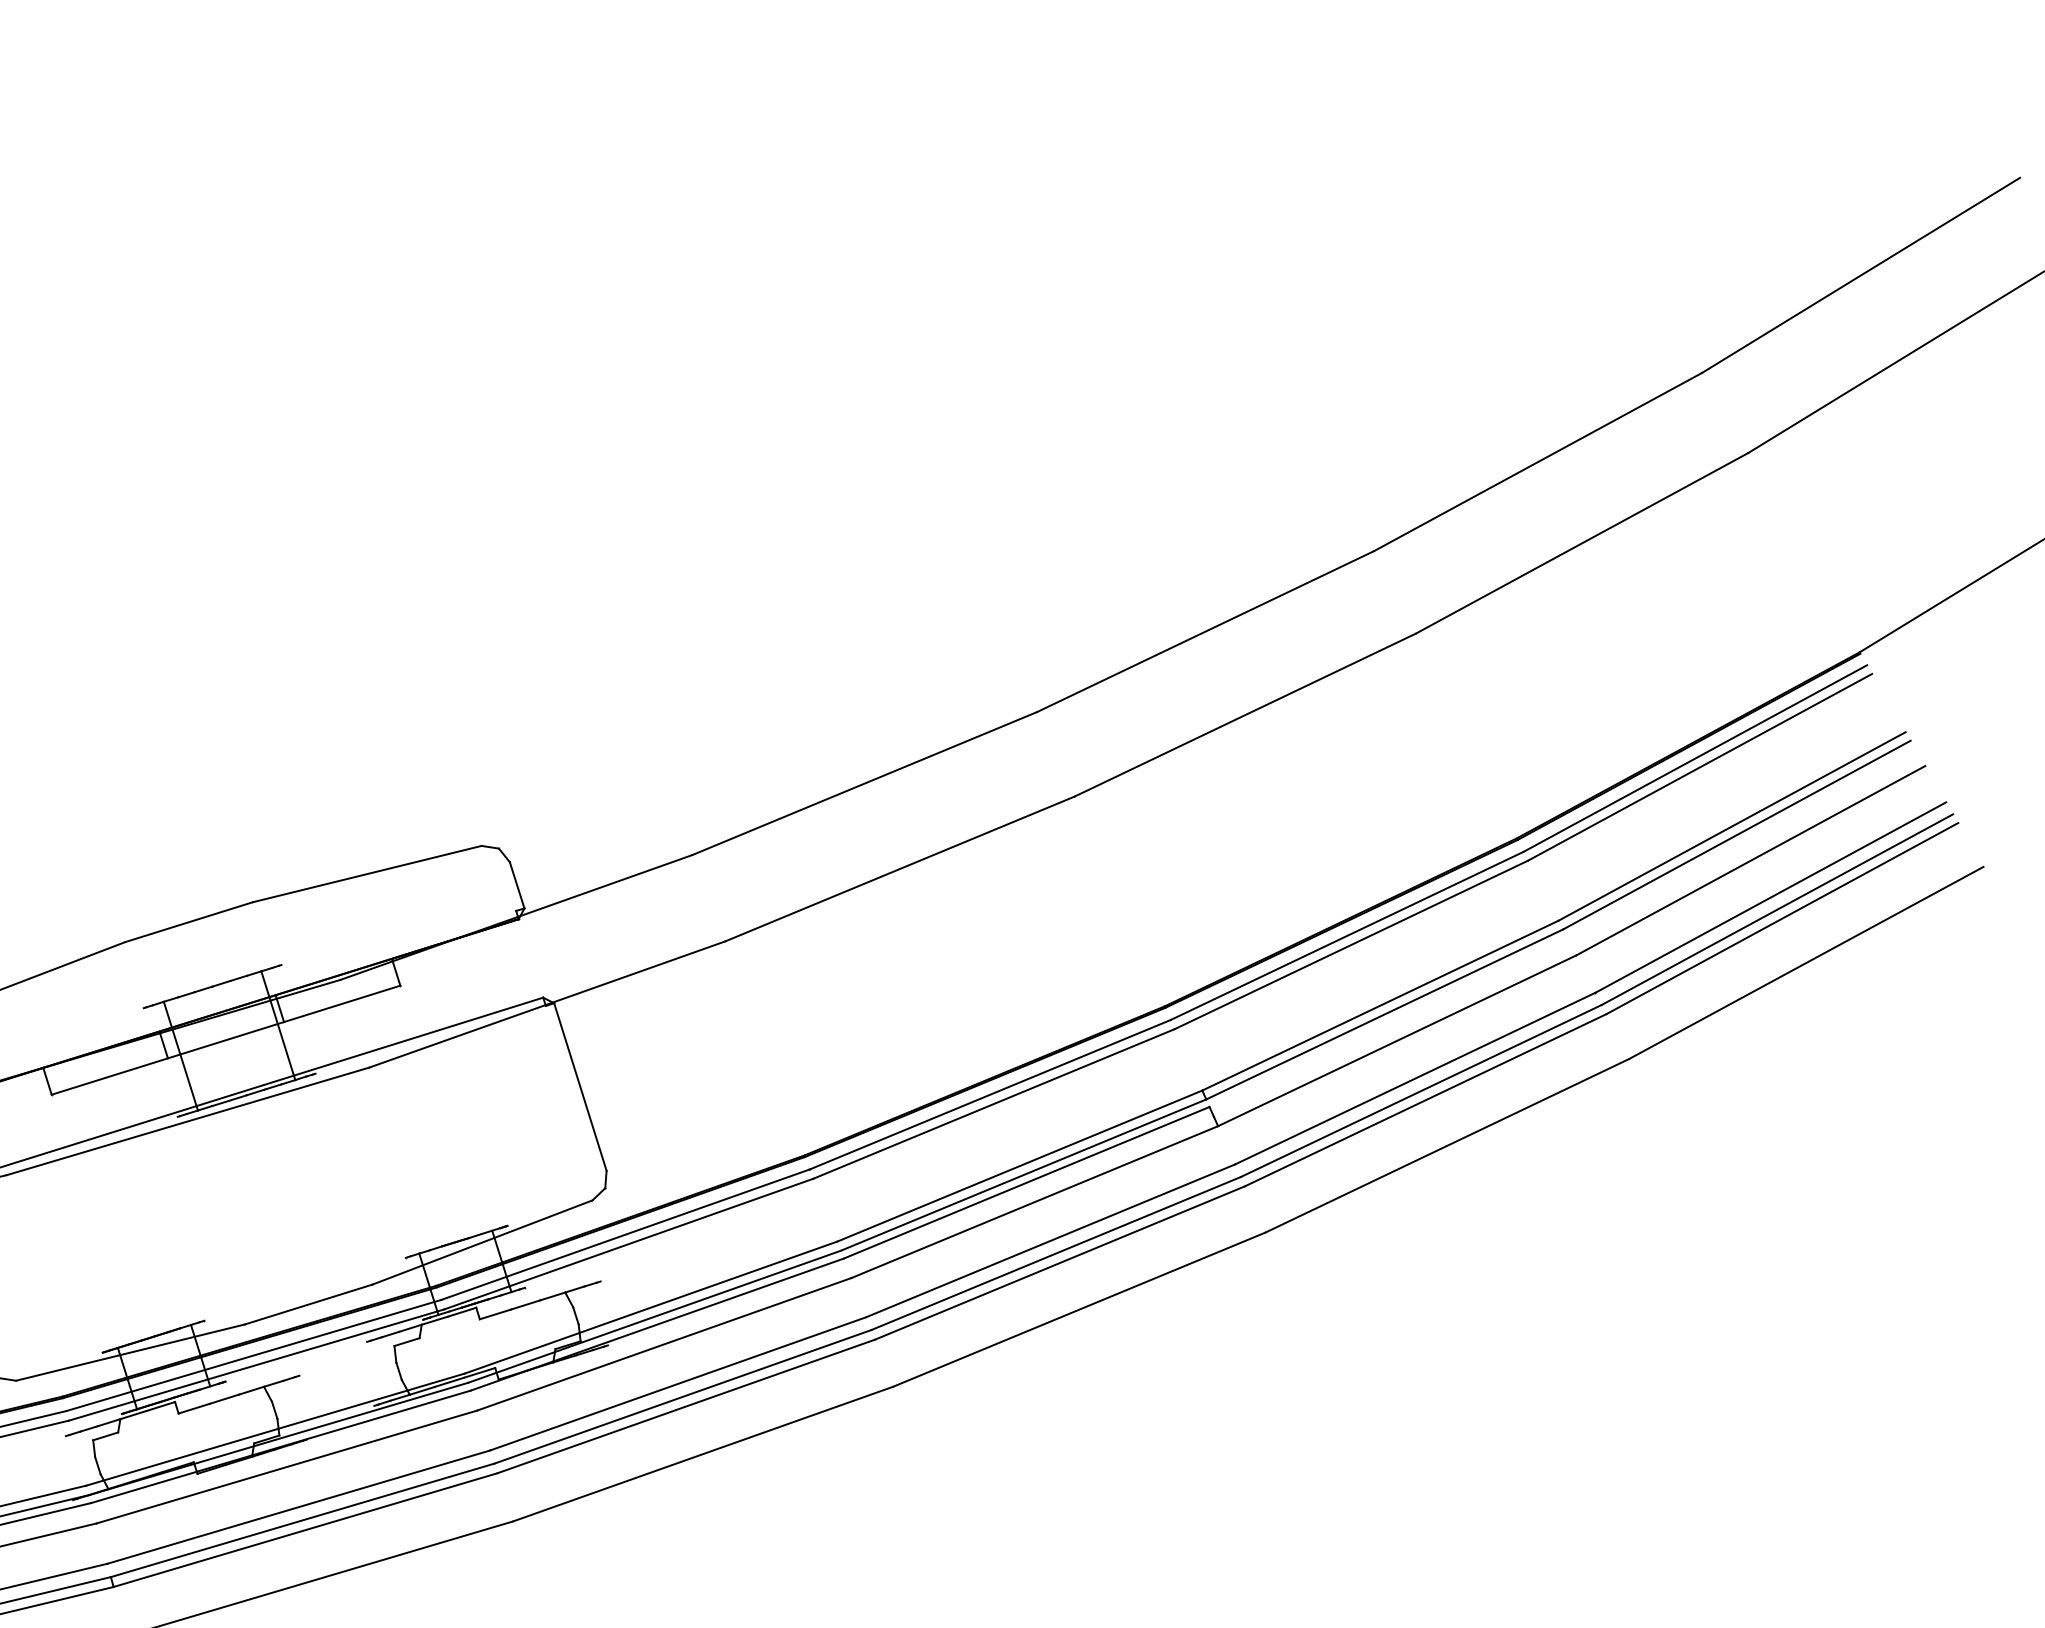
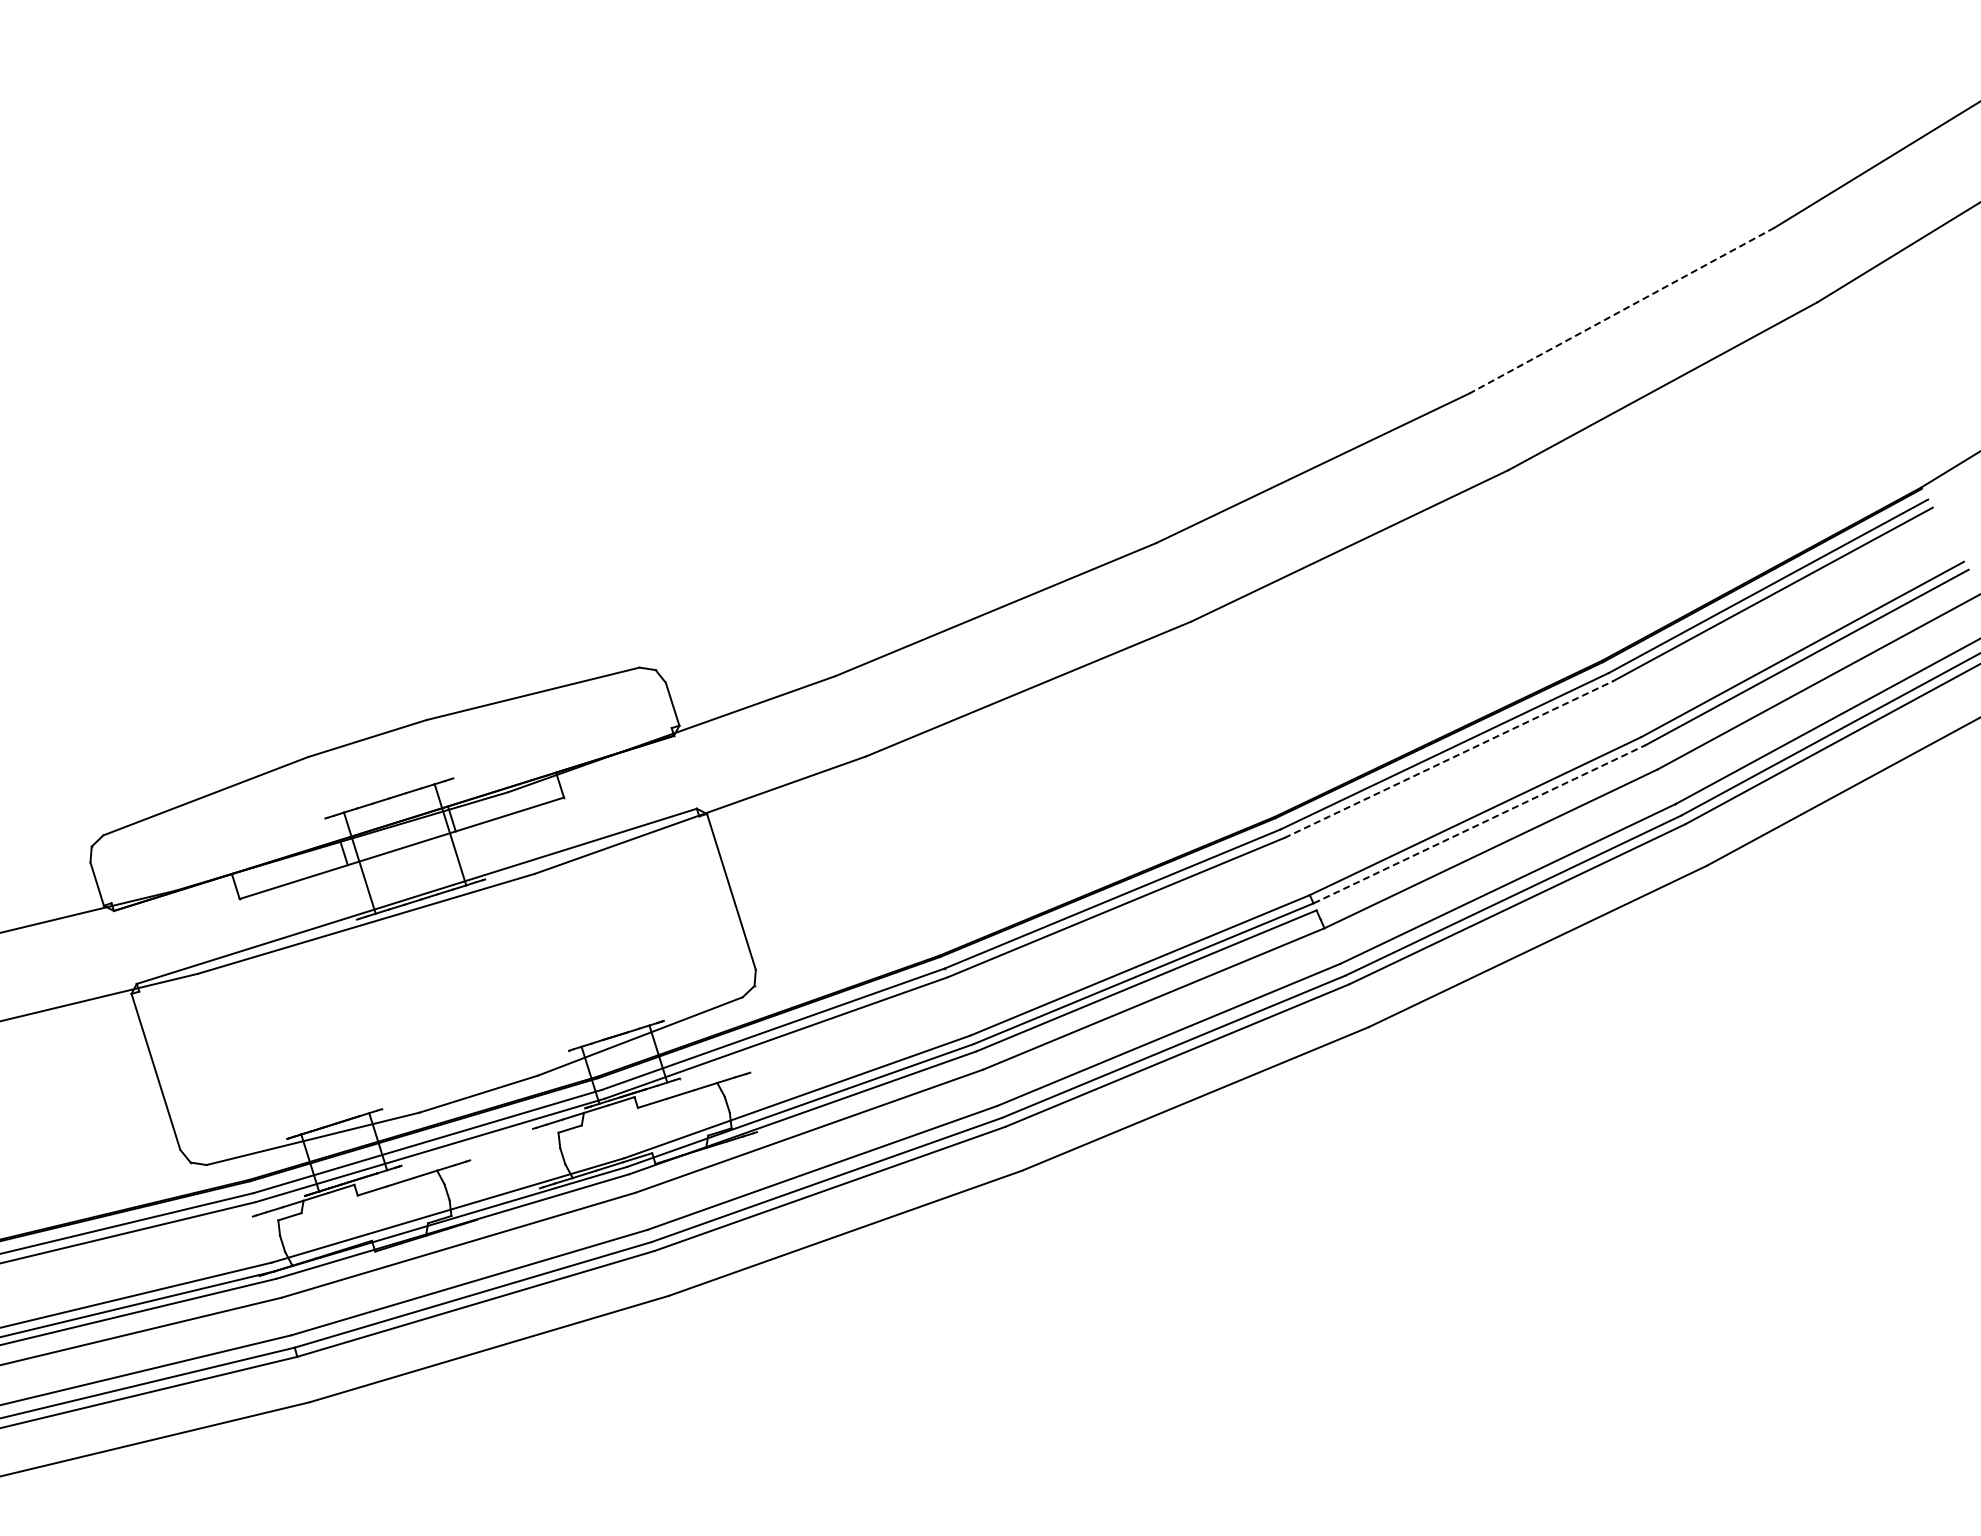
line: (1538, 461) -> (1622, 310), solid -> dashed
line: (1351, 944) -> (1448, 759), solid -> dashed
line: (1384, 1014) -> (1479, 824), solid -> dashed

